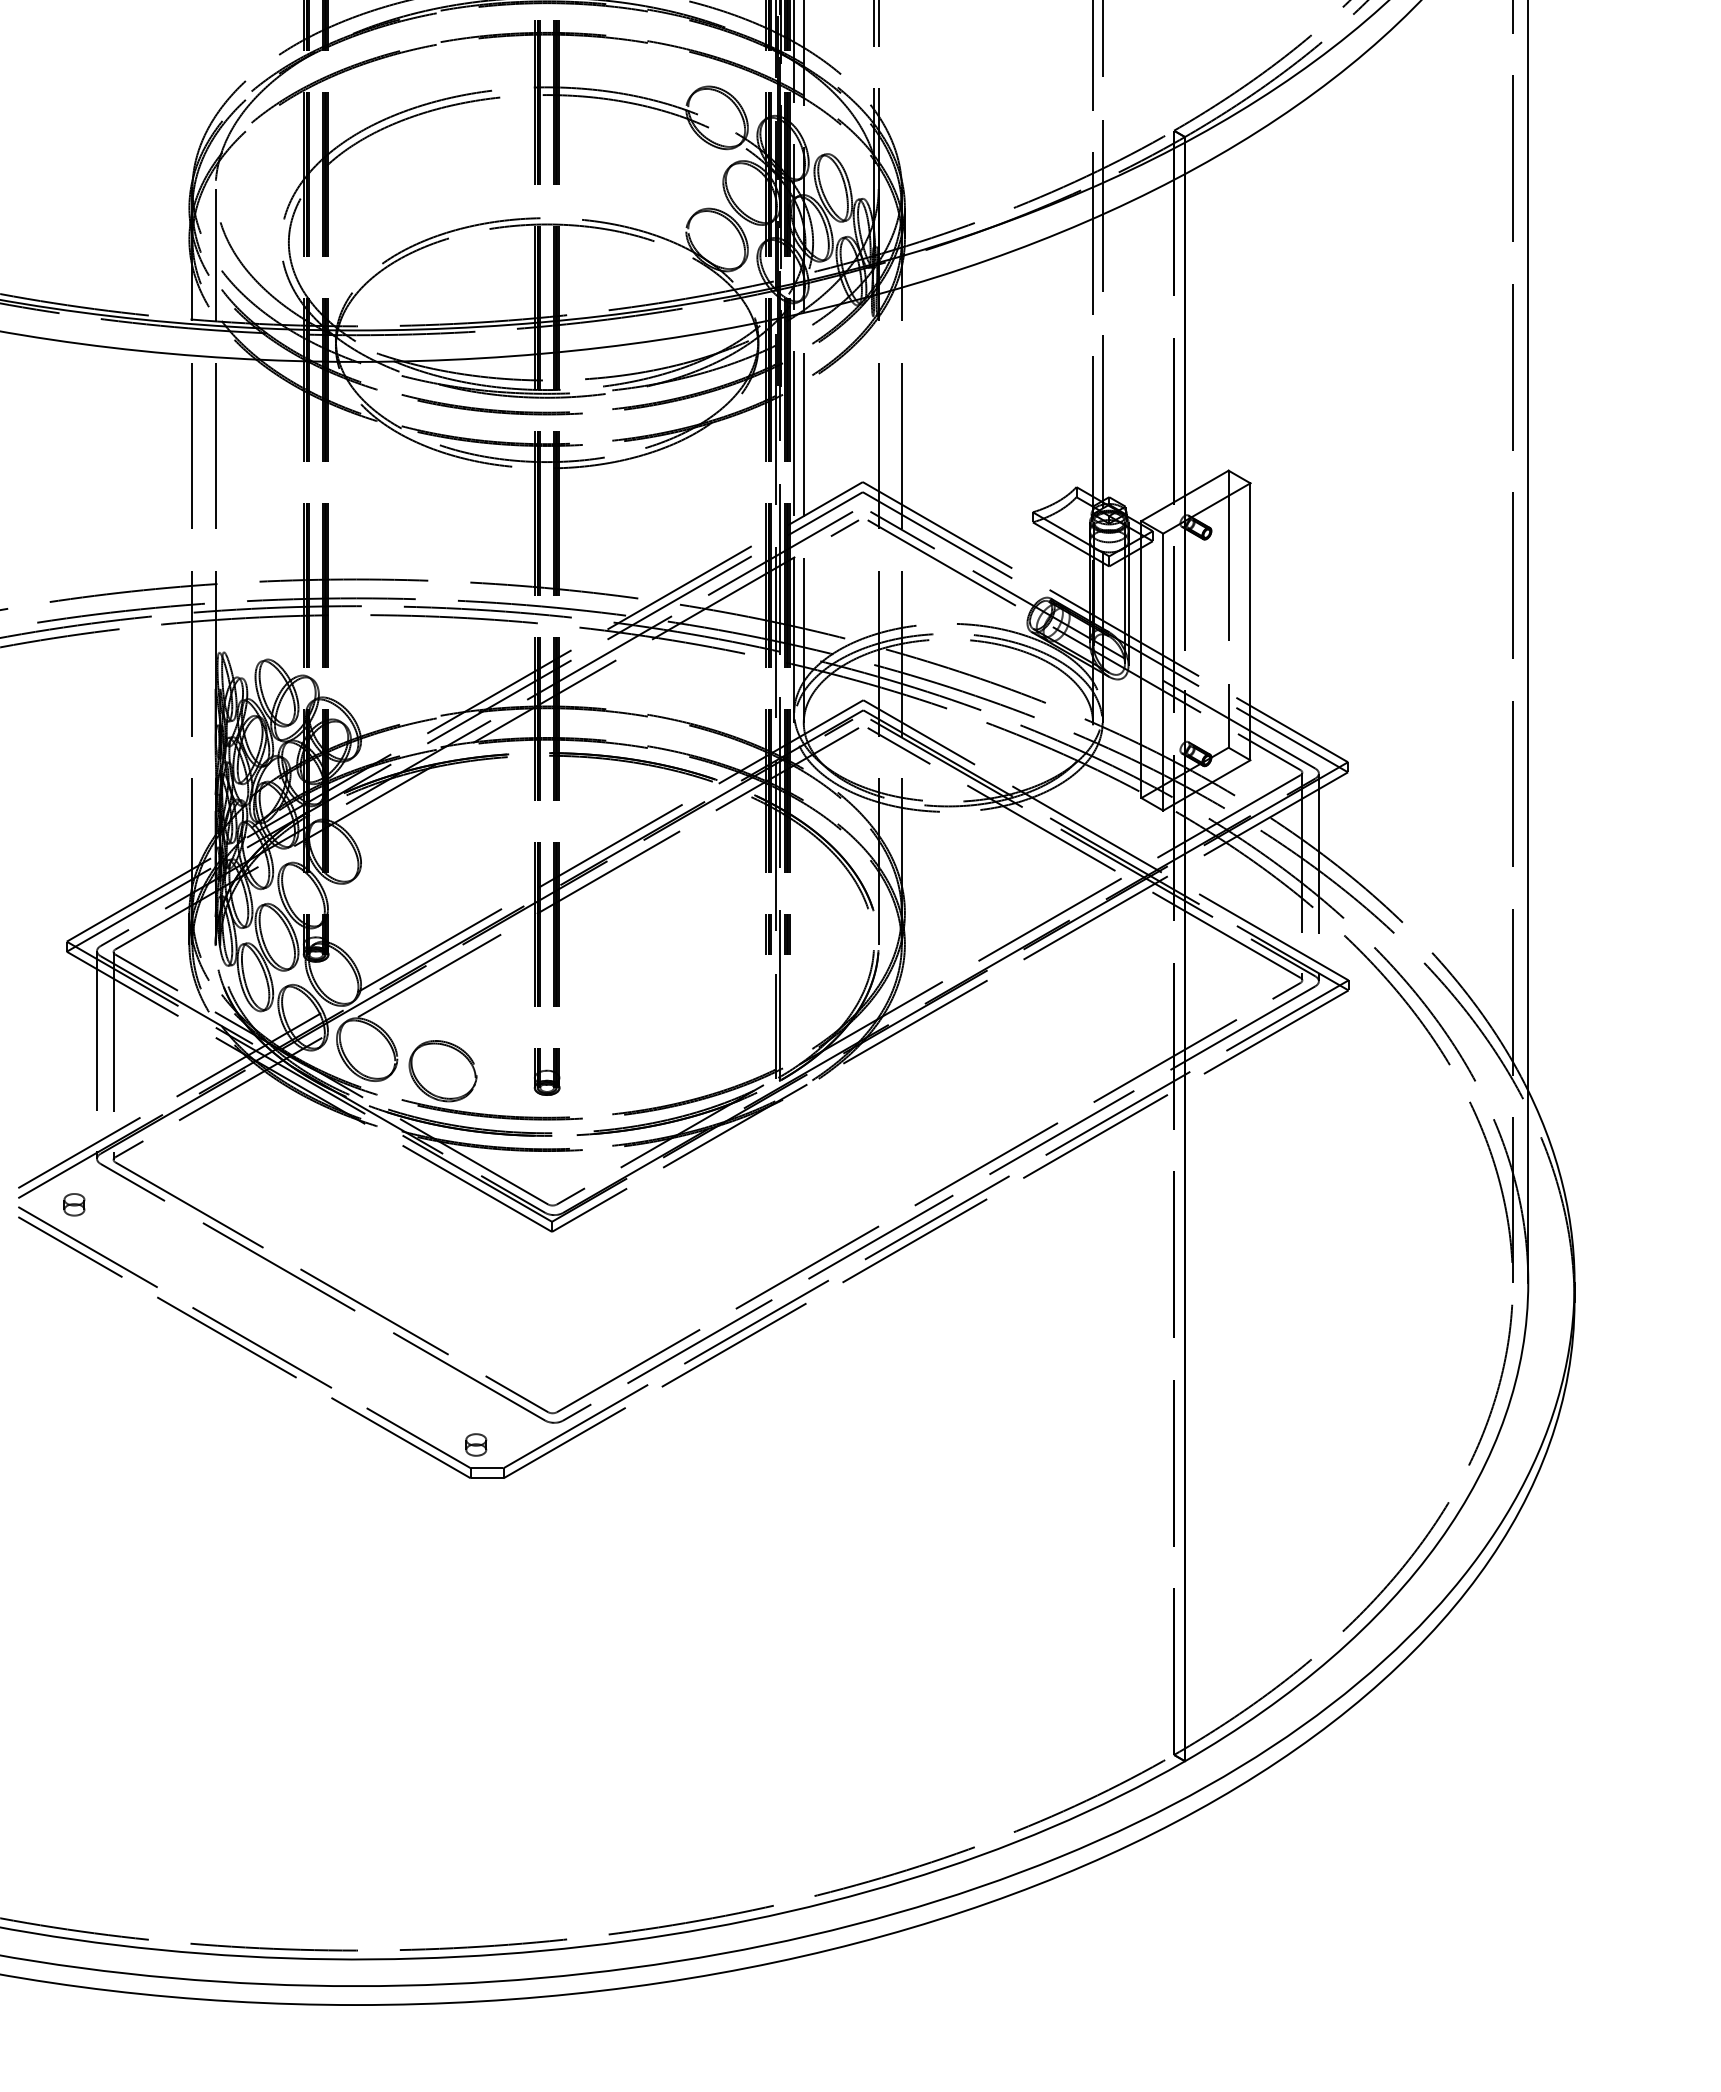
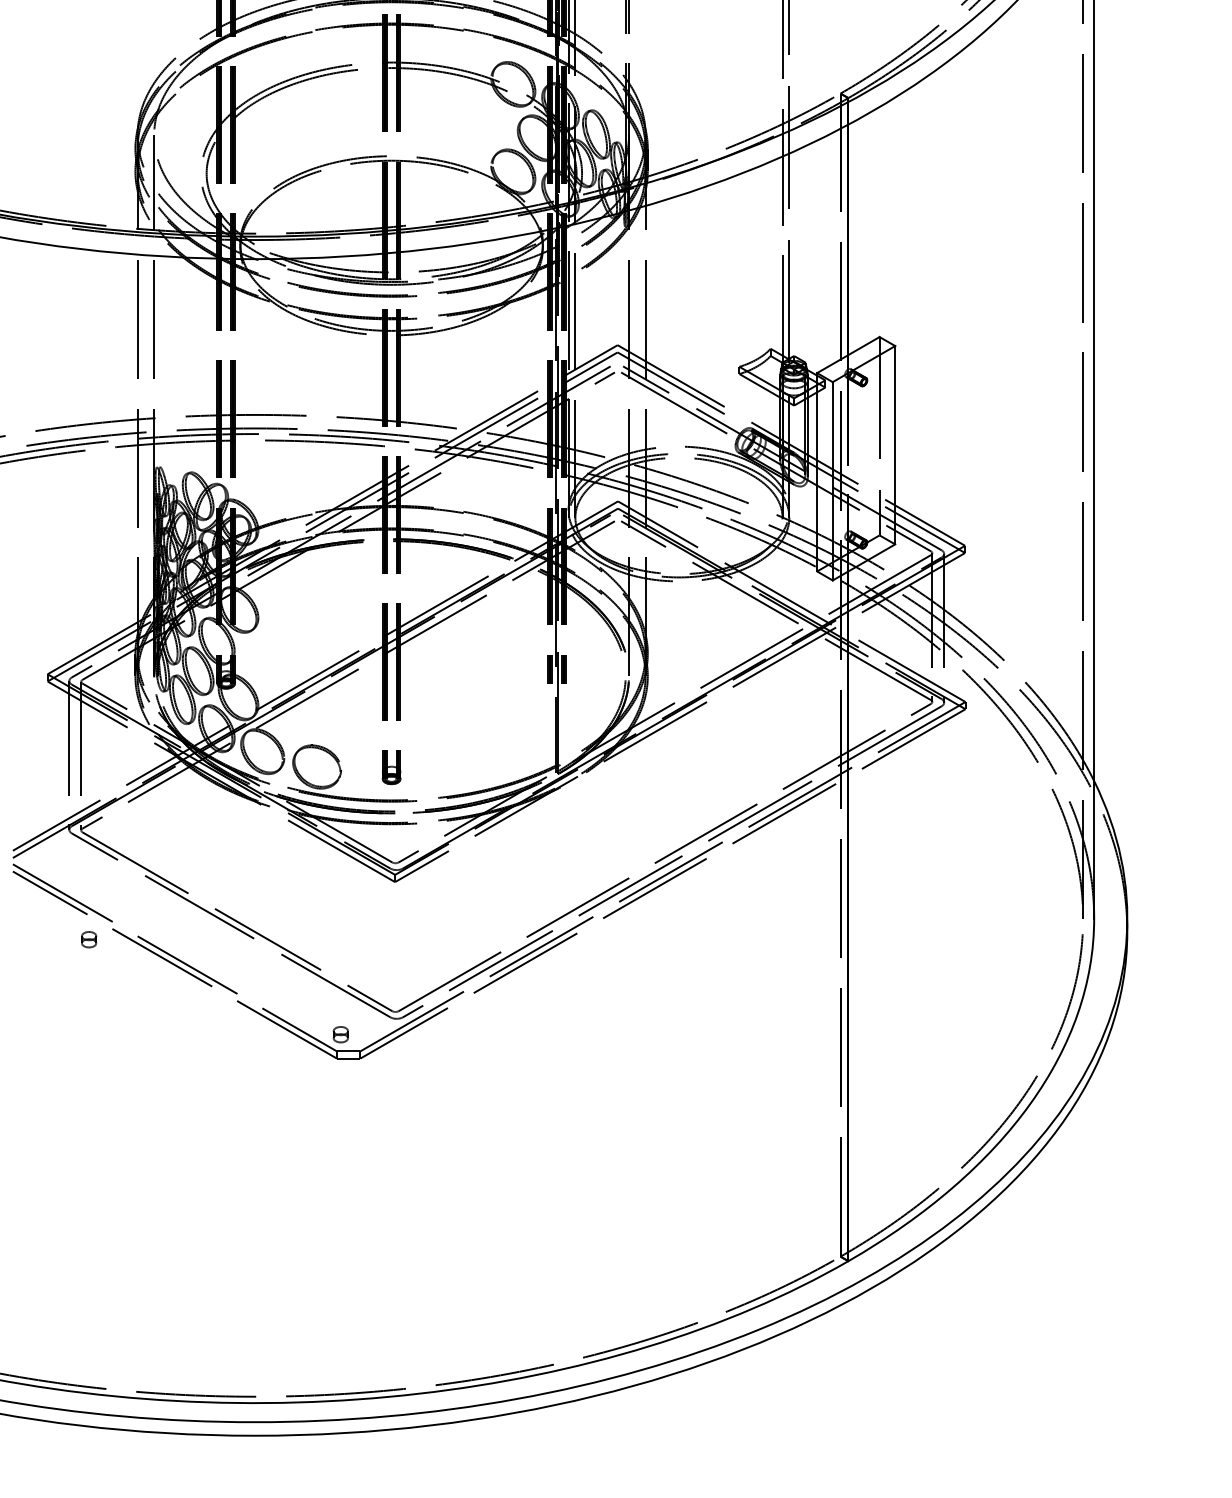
part: (74, 1204) -> (89, 939), moved

